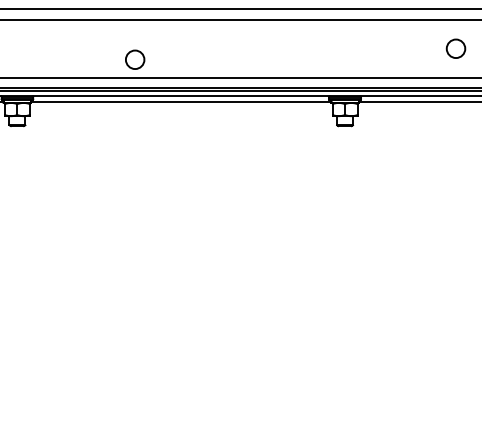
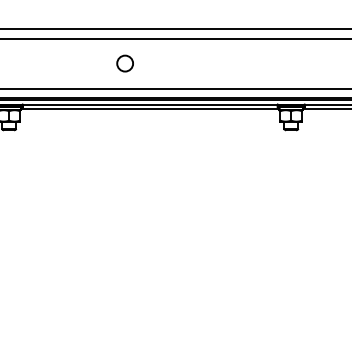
circle: (135, 59) -> (125, 63), moved

